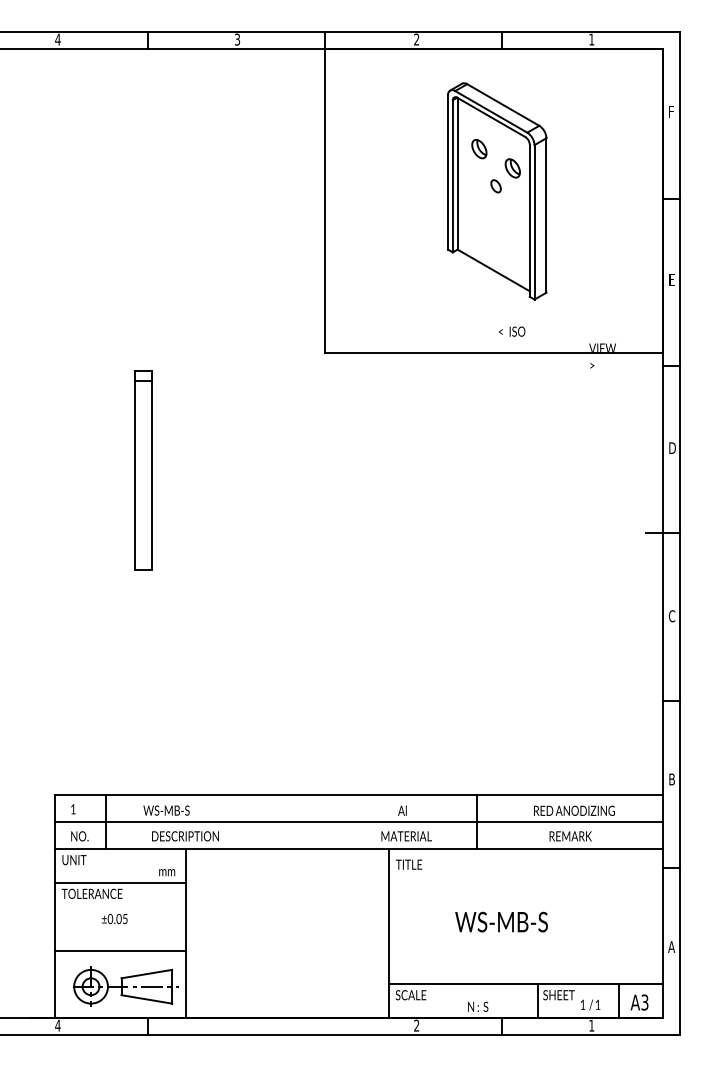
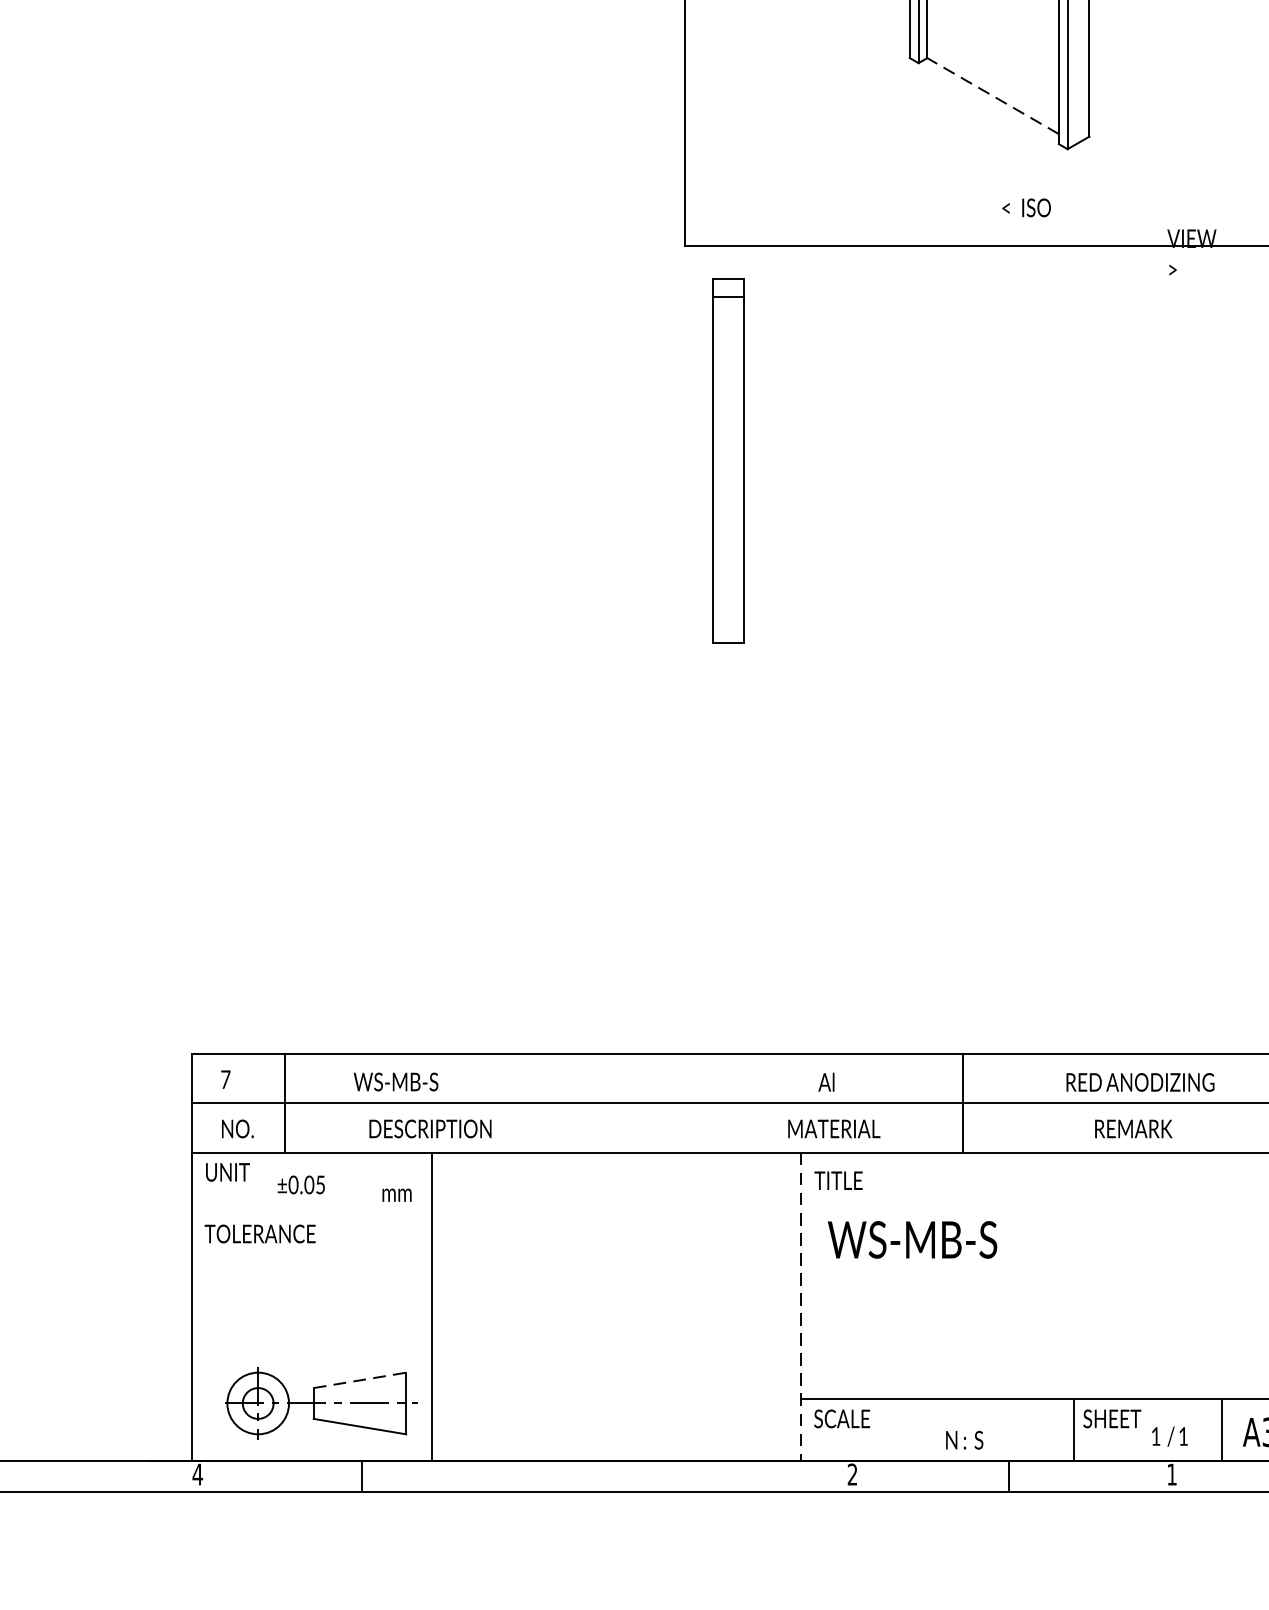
line: (493, 270) -> (992, 96), solid -> dashed
part: (143, 470) -> (728, 461), moved
text: (72, 809) -> (224, 1079), 1 -> 7
line: (120, 883) -> (311, 1215), removed
text: (114, 918) -> (300, 1184), moved
text: (501, 921) -> (912, 1238), moved
line: (388, 934) -> (801, 1308), solid -> dashed
line: (120, 950) -> (311, 1337), removed
line: (146, 974) -> (359, 1381), solid -> dashed

